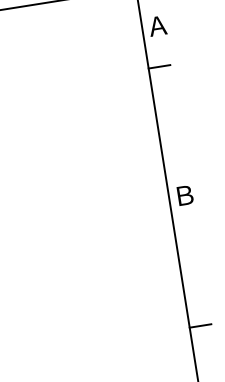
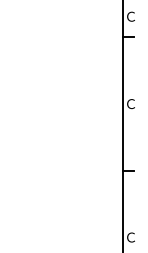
text: (156, 25) -> (130, 16), Ａ -> Ｃ
text: (185, 196) -> (131, 104), Ｂ -> Ｃ

